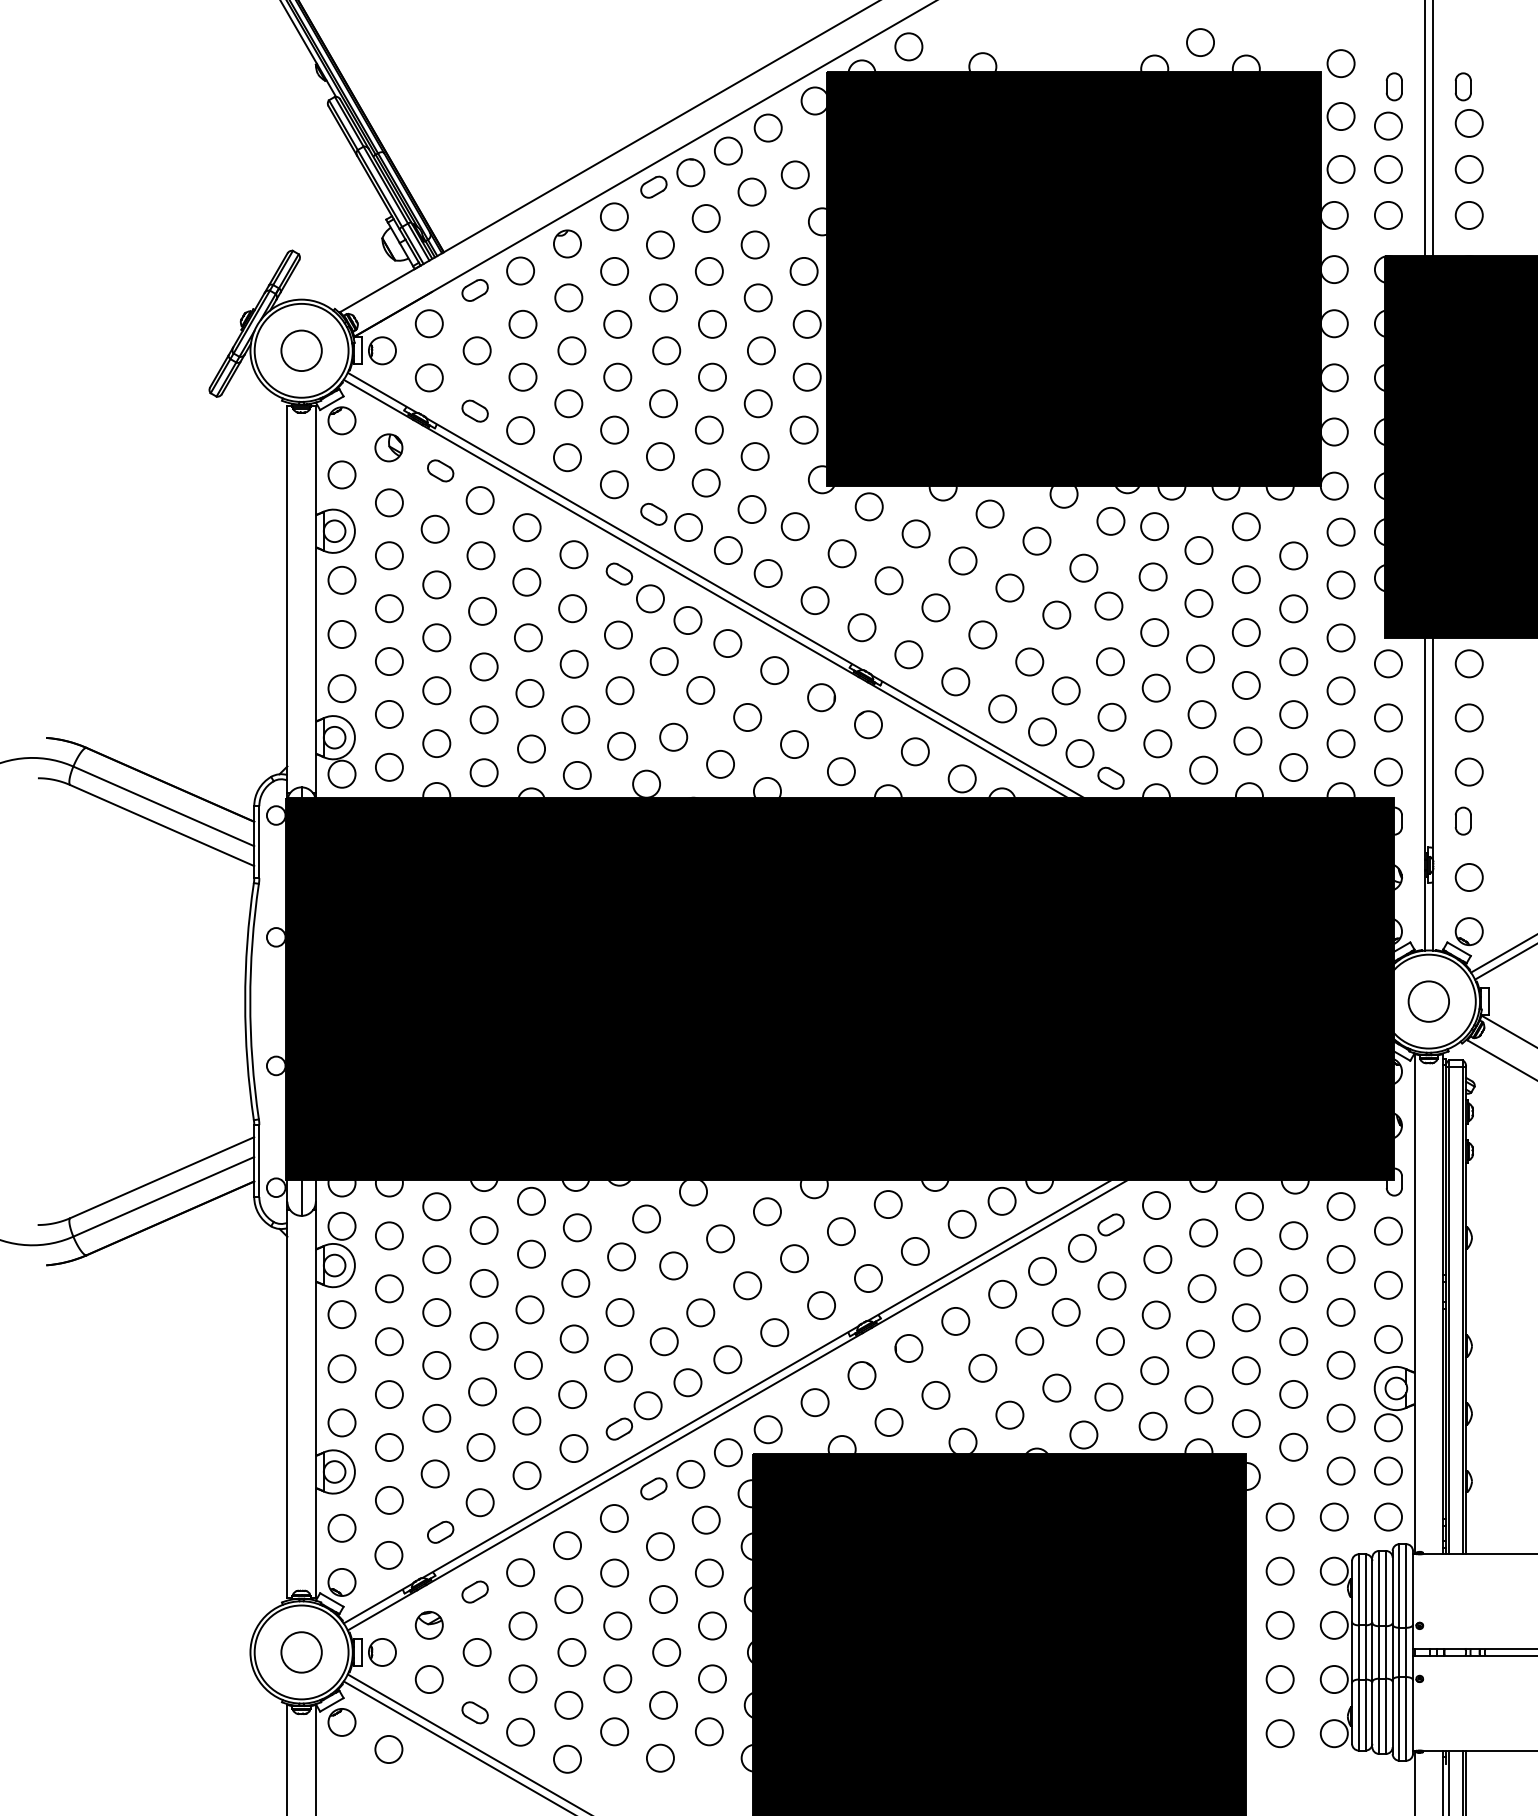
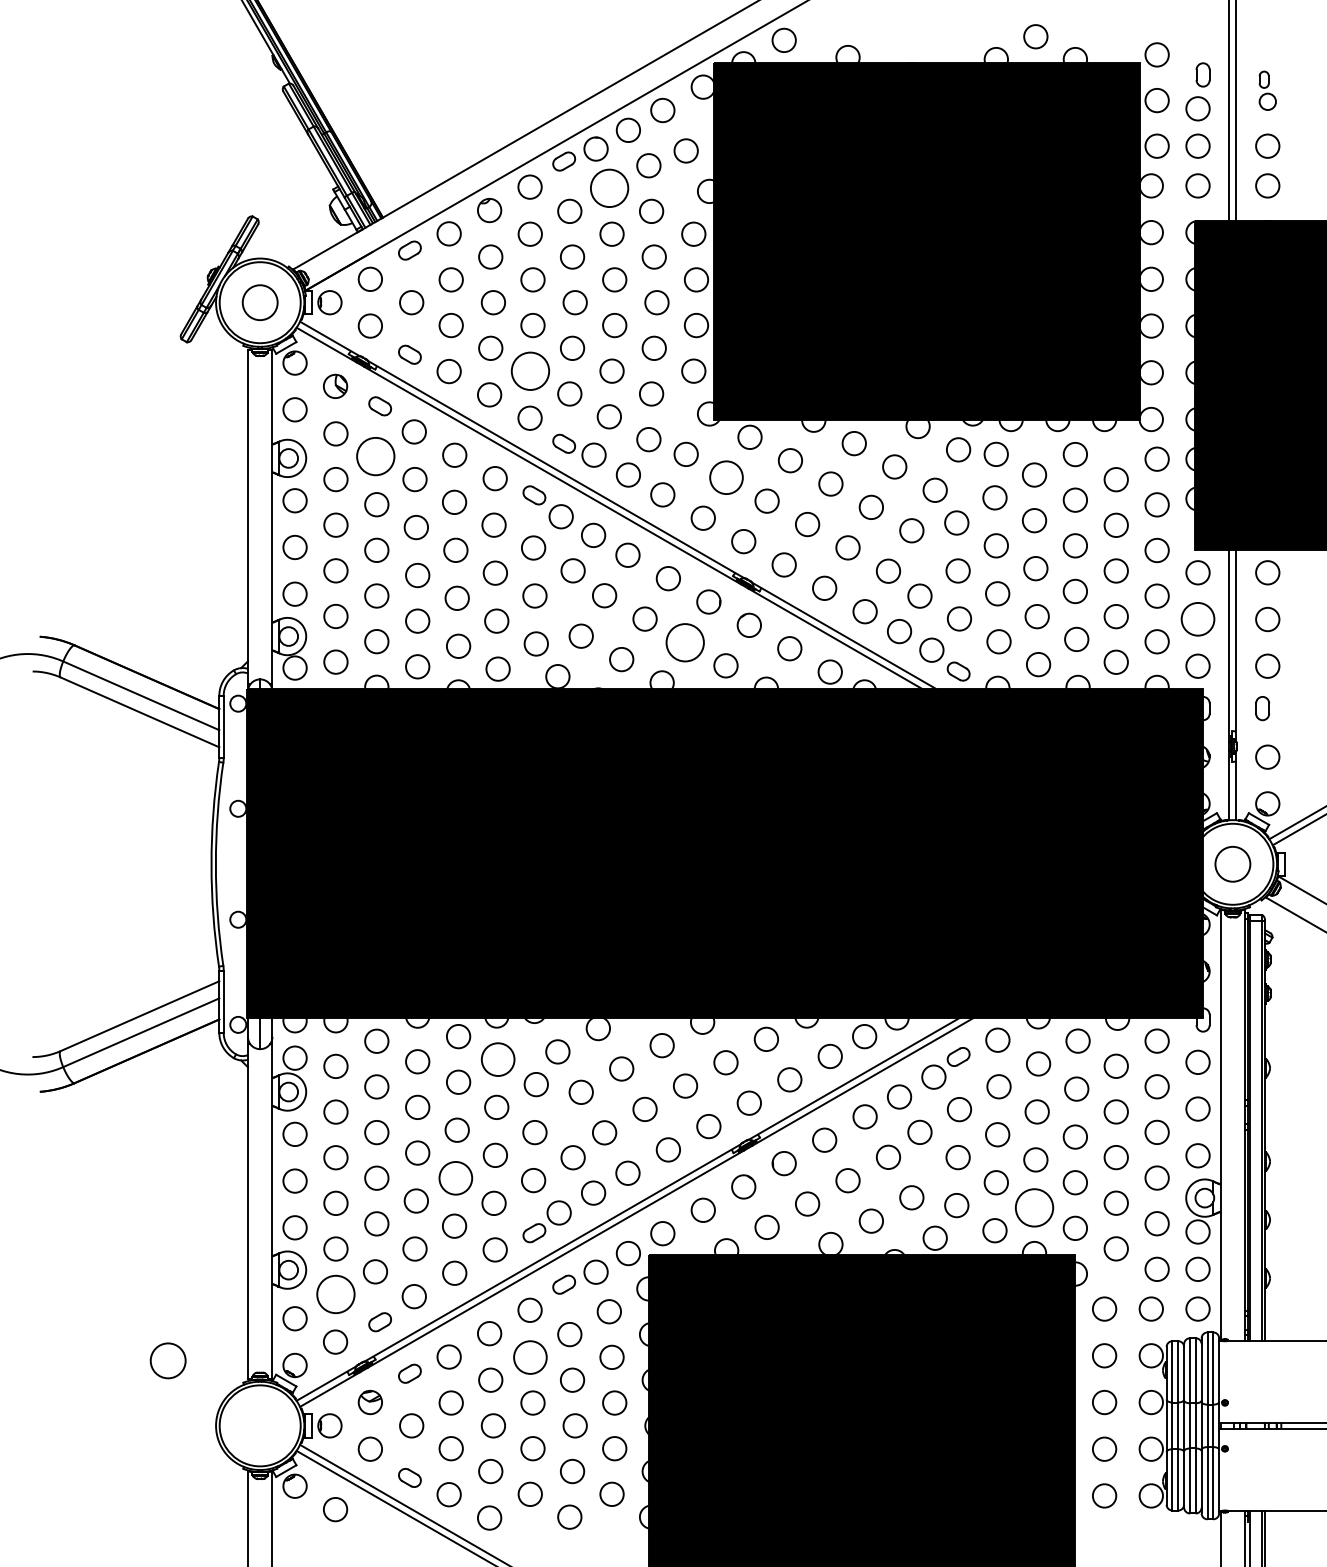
part: (1468, 104) -> (1267, 90), size x0.7
circle: (705, 218) -> (608, 188), size x1.6
circle: (613, 429) -> (529, 370), size x1.6
circle: (434, 529) -> (374, 456), size x1.6
circle: (842, 553) -> (726, 477), size x1.4
circle: (1387, 717) -> (1197, 619), size x1.4
circle: (794, 743) -> (685, 641), size x1.6
circle: (576, 1226) -> (497, 1058), size x1.4
circle: (527, 1364) -> (455, 1177), size x1.4
circle: (1198, 1399) -> (1034, 1207), size x1.6
circle: (388, 1500) -> (335, 1294), size x1.6
circle: (613, 1572) -> (529, 1356), size x1.4
circle: (300, 1652) -> (167, 1360), moved

